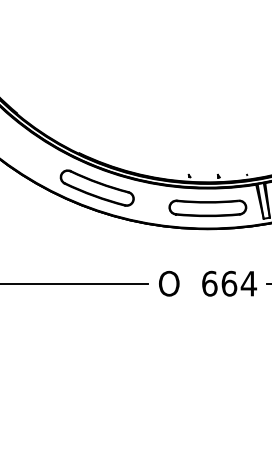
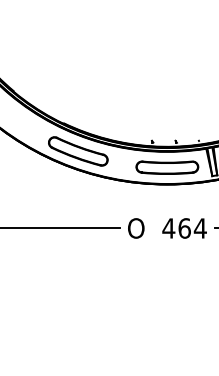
text: (209, 283) -> (168, 228), 664 -> 464

